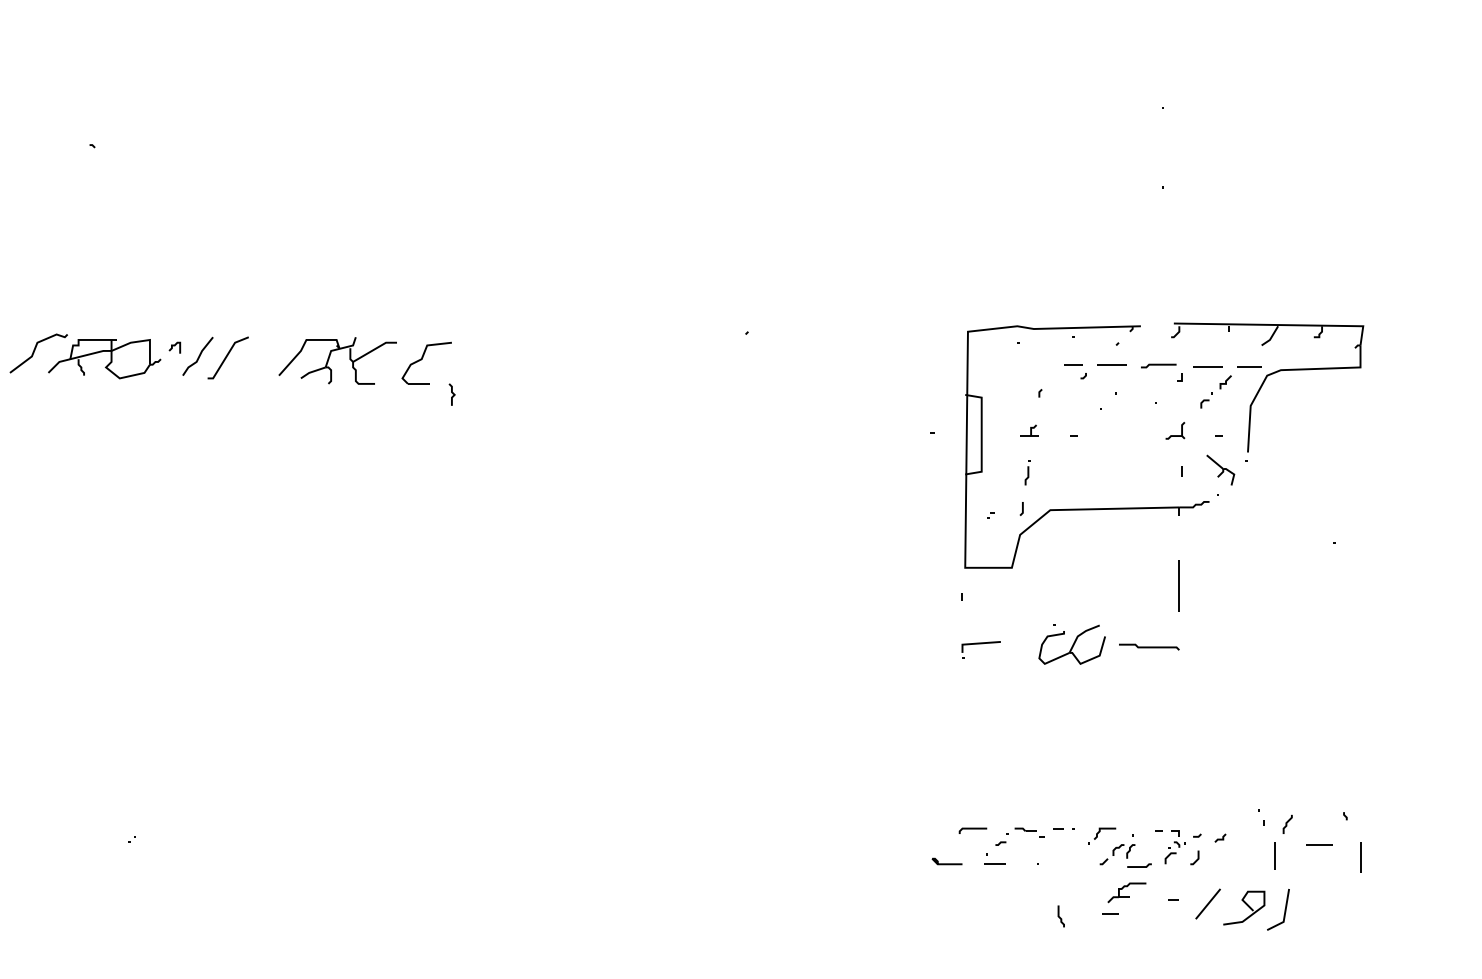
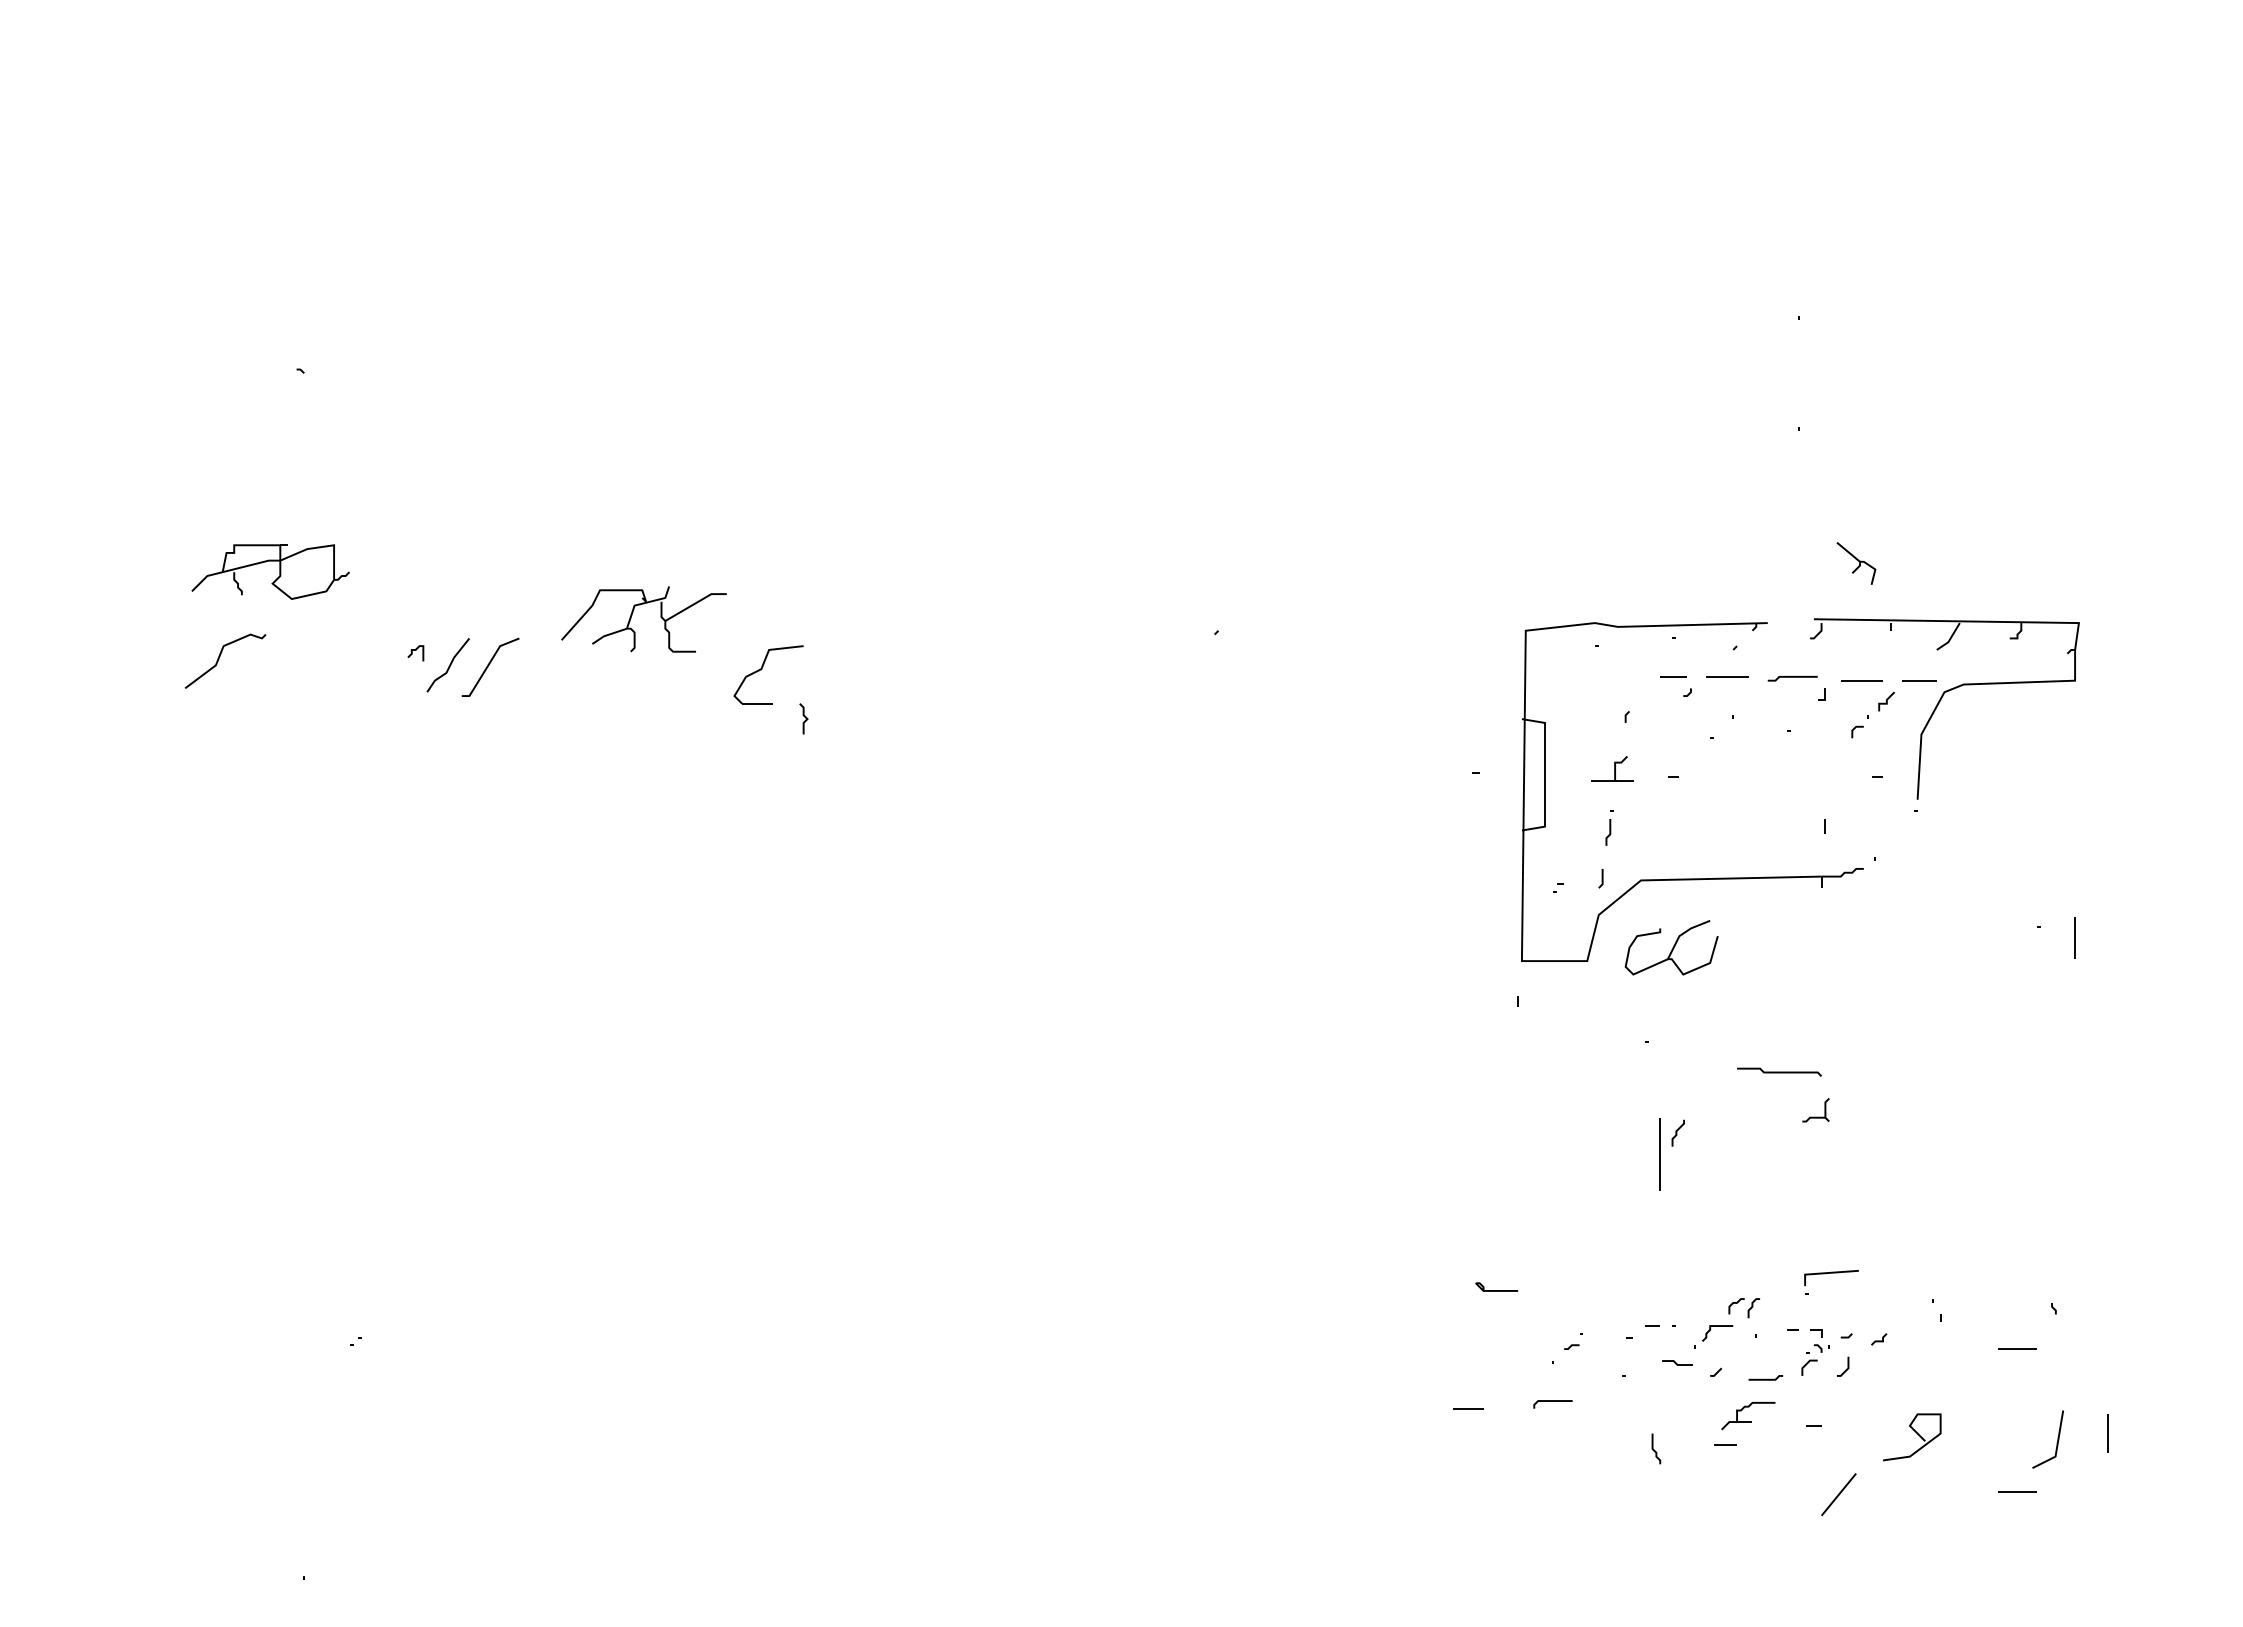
part: (110, 358) -> (279, 571), moved
part: (329, 358) -> (632, 615), moved
part: (1029, 430) -> (1612, 769), size x1.6
part: (1175, 430) -> (1815, 1110), moved
part: (1220, 470) -> (1856, 563), moved
line: (1179, 585) -> (1659, 1154), moved
part: (981, 643) -> (1831, 1273), moved
part: (1072, 644) -> (1671, 947), moved
curve: (1287, 823) -> (1677, 1132), moved
line: (972, 828) -> (1552, 1401), moved
part: (1025, 829) -> (1677, 1362), moved
part: (1123, 851) -> (1743, 1308), moved
line: (1275, 856) -> (2107, 1433), moved
line: (1360, 856) -> (2074, 937), moved
curve: (947, 863) -> (1496, 1290), moved
line: (995, 863) -> (1468, 1408), moved
line: (1207, 903) -> (1838, 1494), moved
line: (1284, 912) -> (2056, 1443), moved
line: (1319, 946) -> (2017, 1491), added

